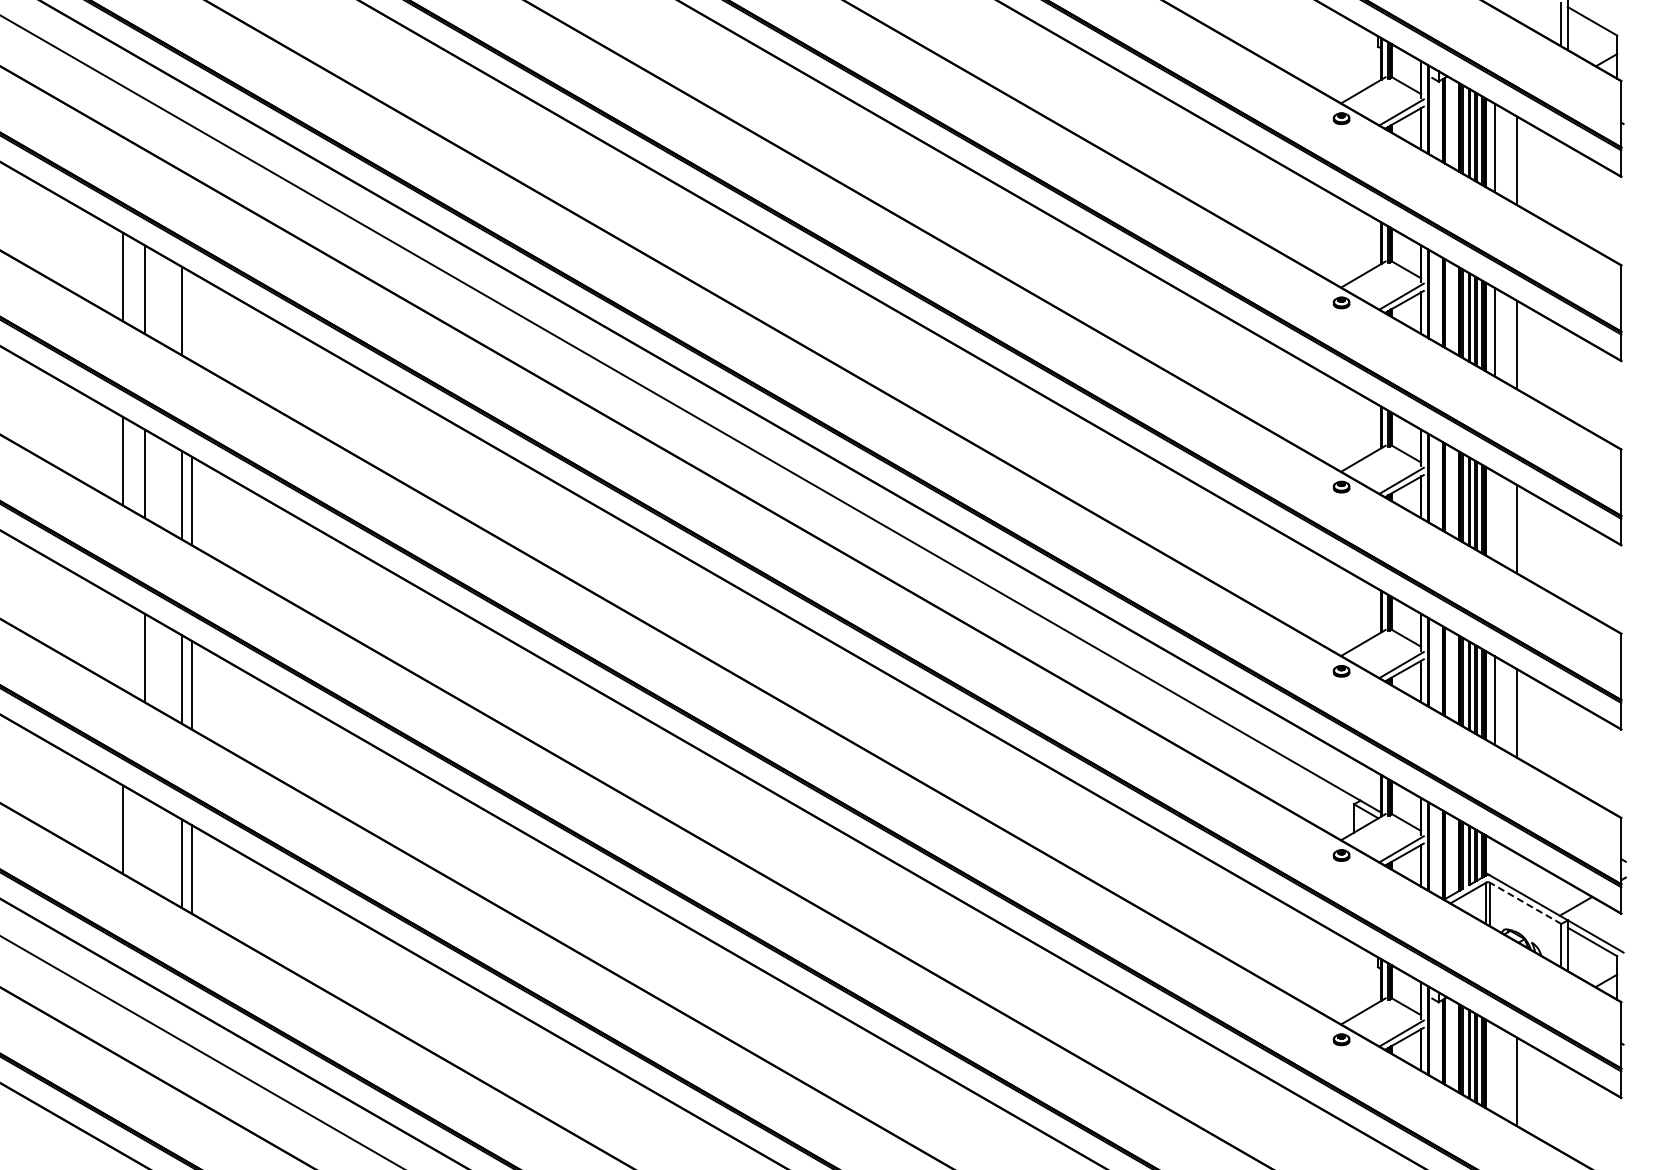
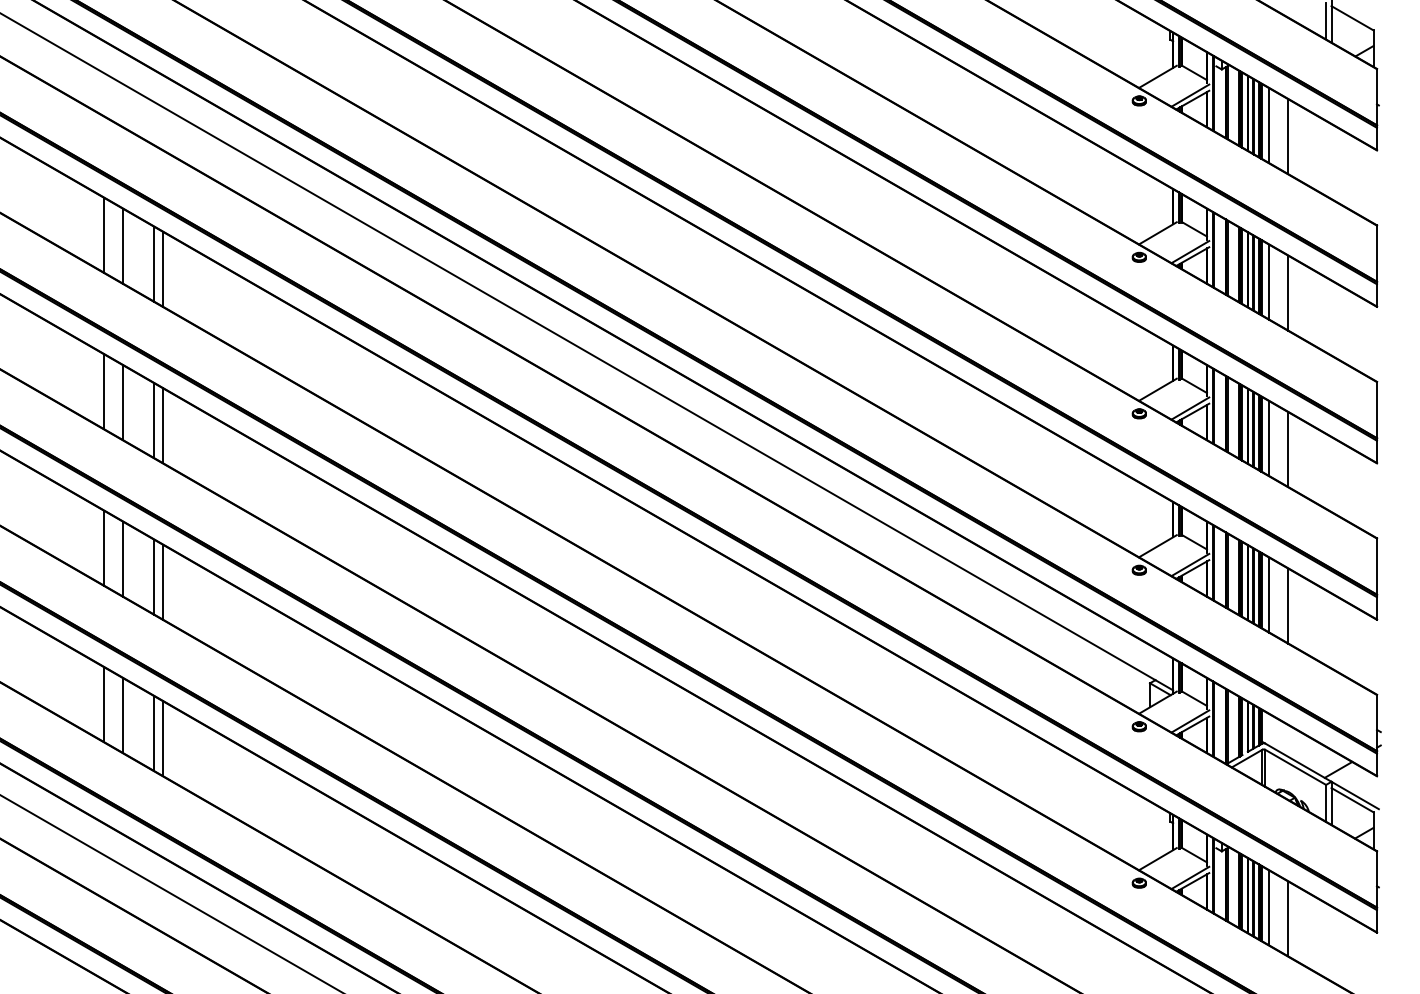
line: (191, 316) -> (162, 268), added
line: (1494, 516) -> (1269, 438), added
line: (122, 645) -> (104, 548), added
line: (145, 842) -> (123, 715), added
line: (1525, 903) -> (1295, 767), dashed -> solid
line: (1494, 1068) -> (1269, 907), added

